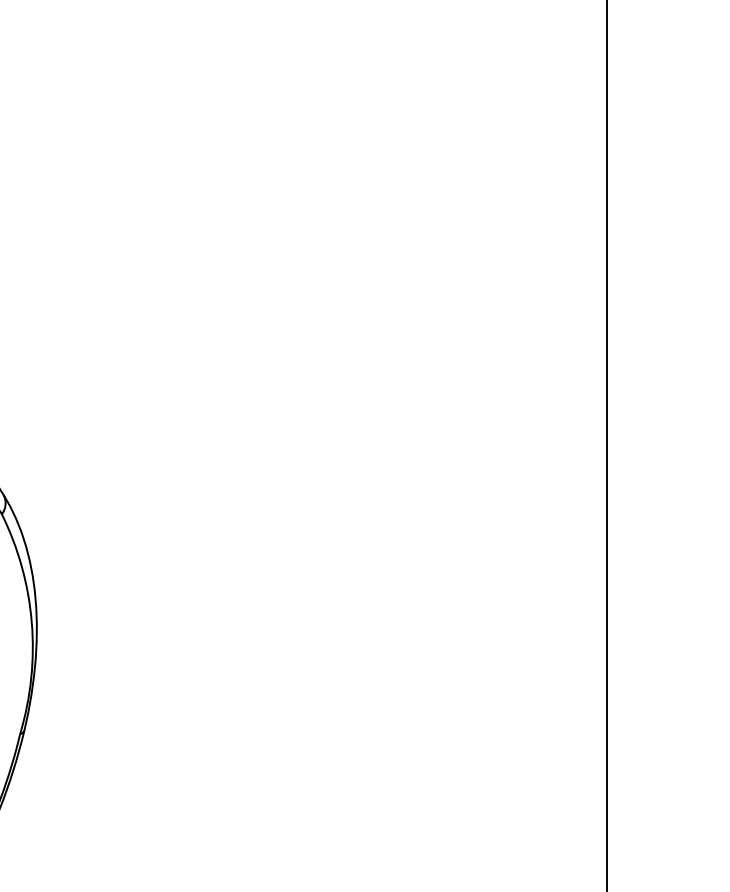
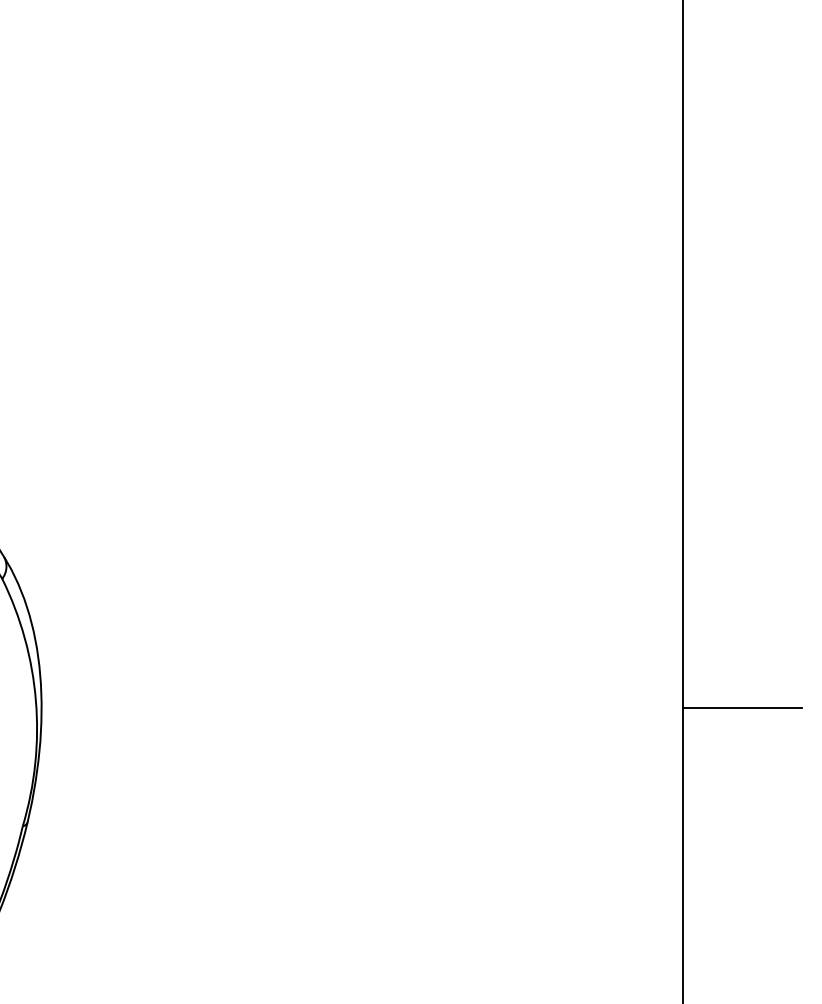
line: (659, 628) -> (742, 707), added

